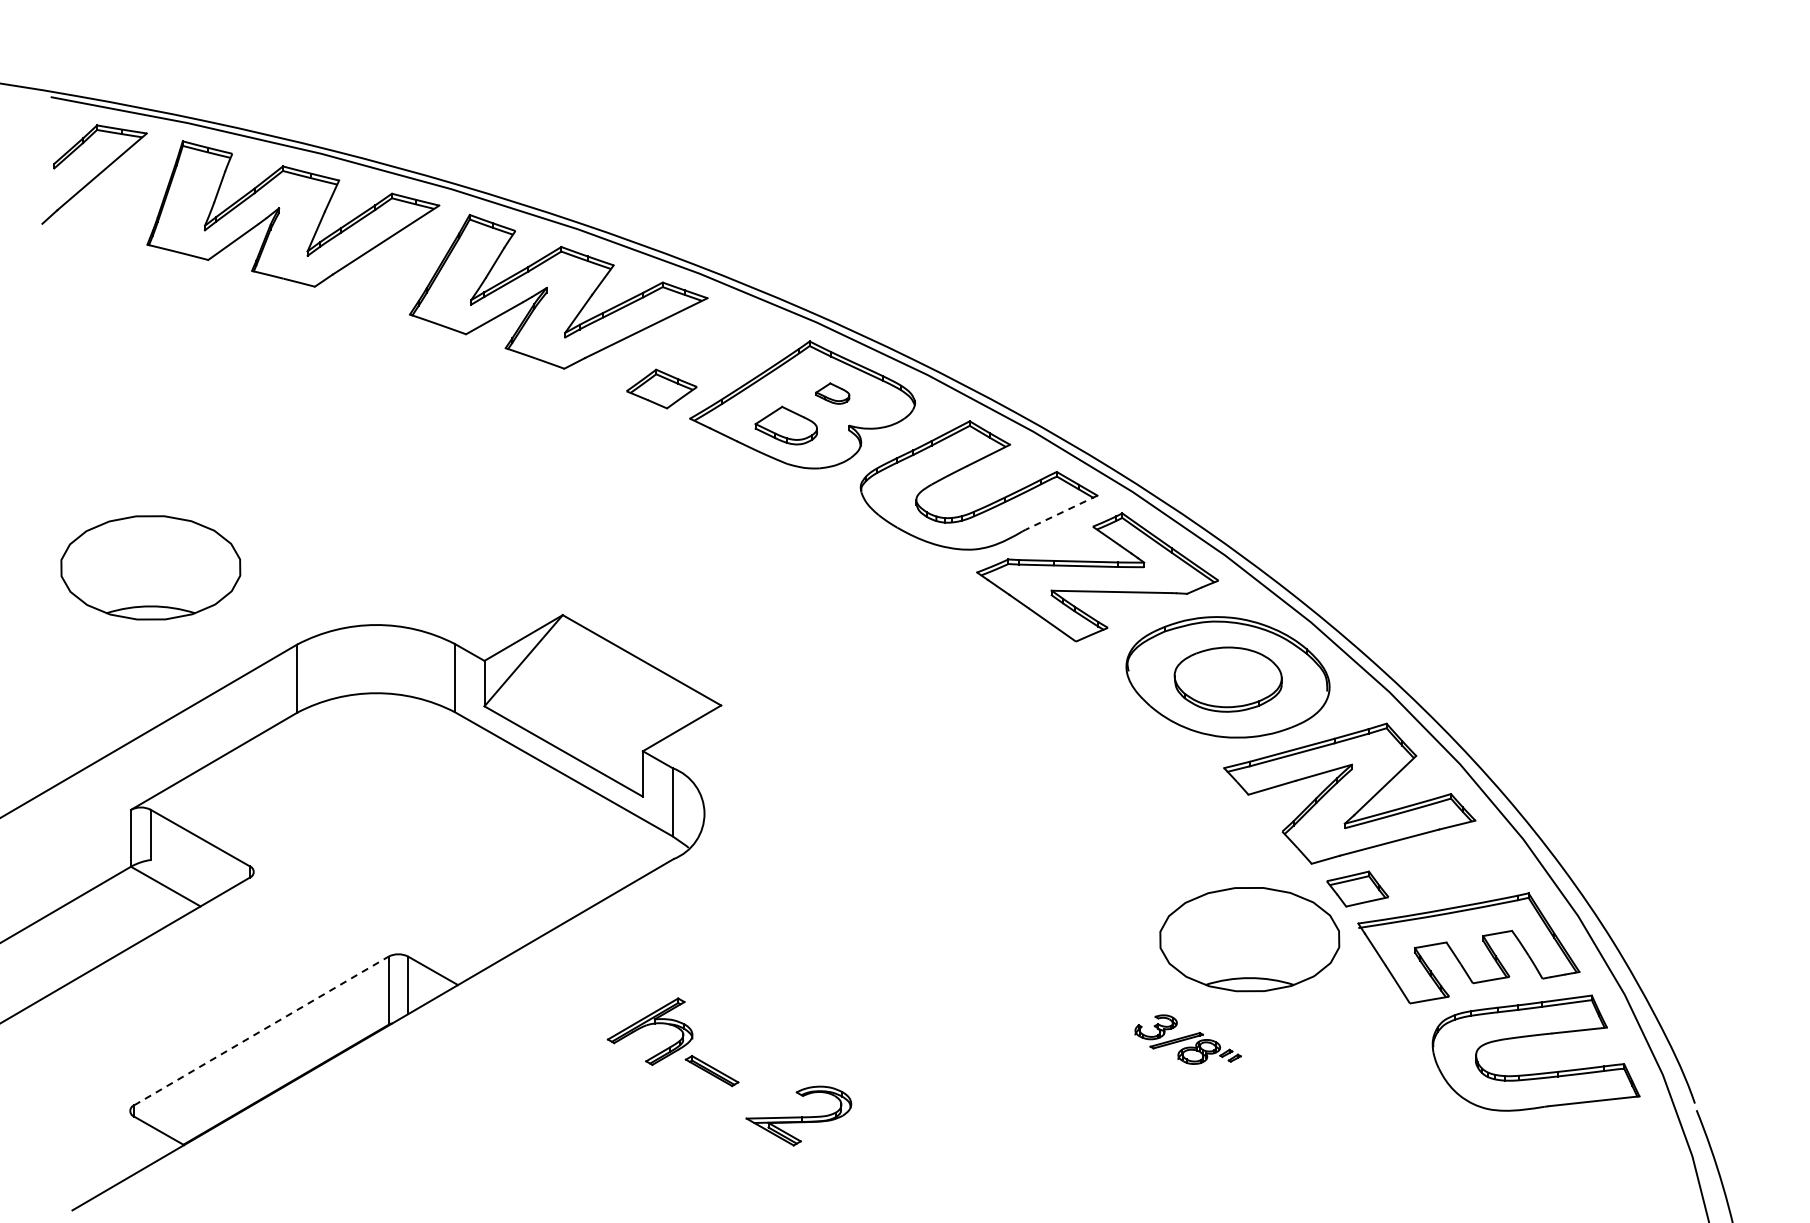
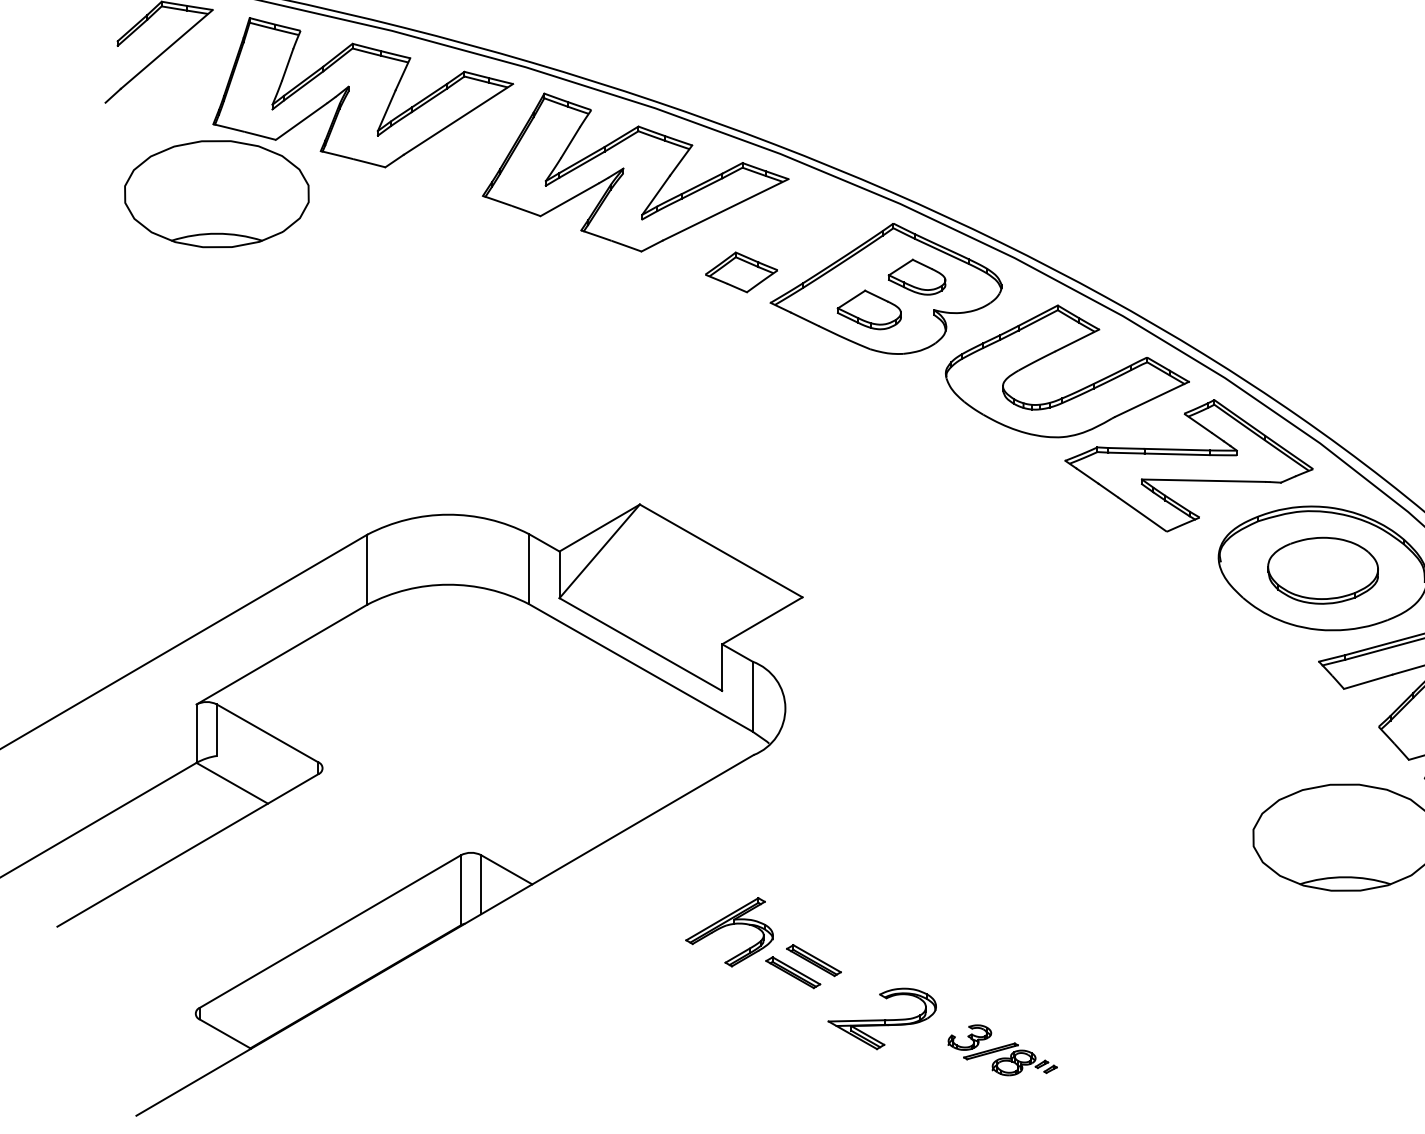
part: (832, 393) -> (916, 276), size x1.67
line: (1061, 512) -> (1151, 399), dashed -> solid
part: (150, 567) -> (216, 193), moved
line: (261, 1030) -> (330, 931), dashed -> solid
part: (1187, 1039) -> (1002, 1050), moved
part: (732, 1059) -> (814, 960), added

